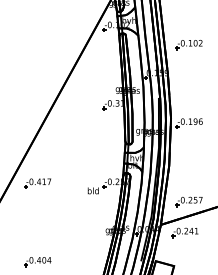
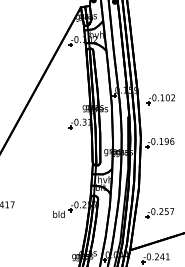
part: (188, 45) -> (160, 100), moved
part: (188, 201) -> (159, 212), moved

